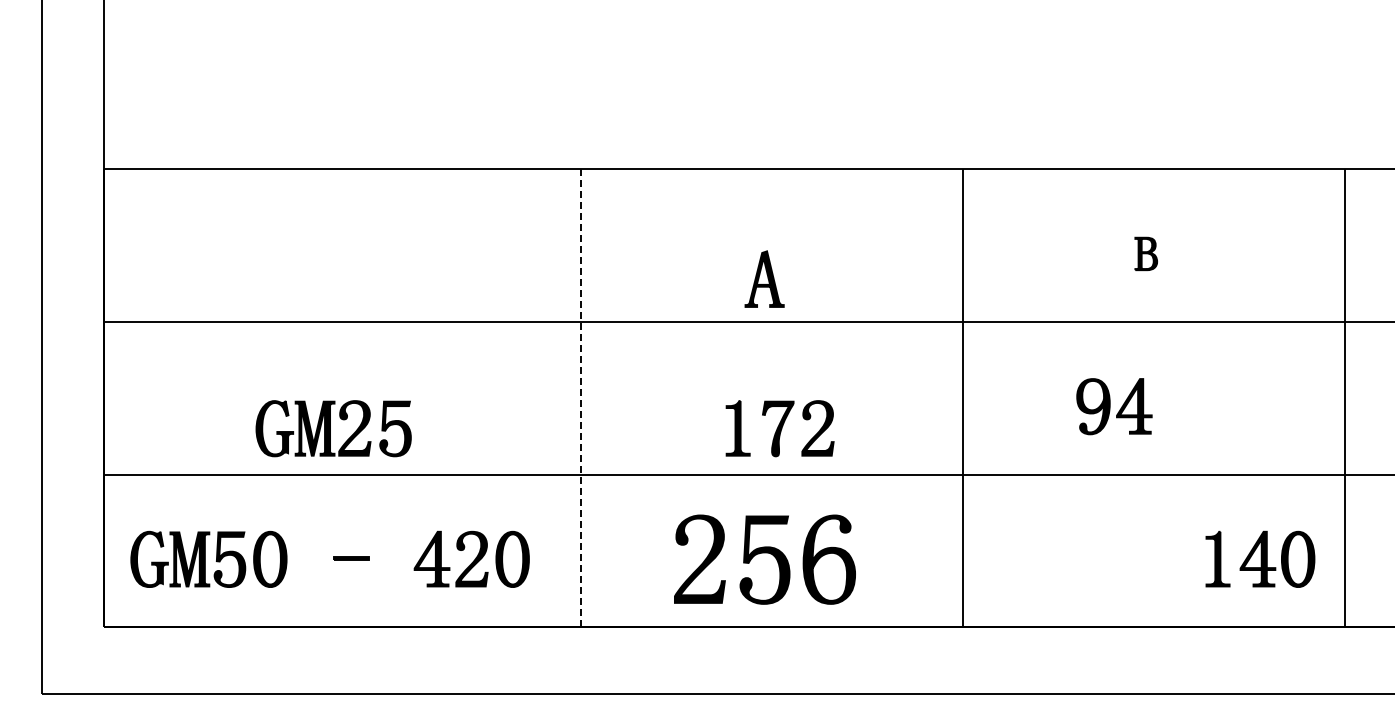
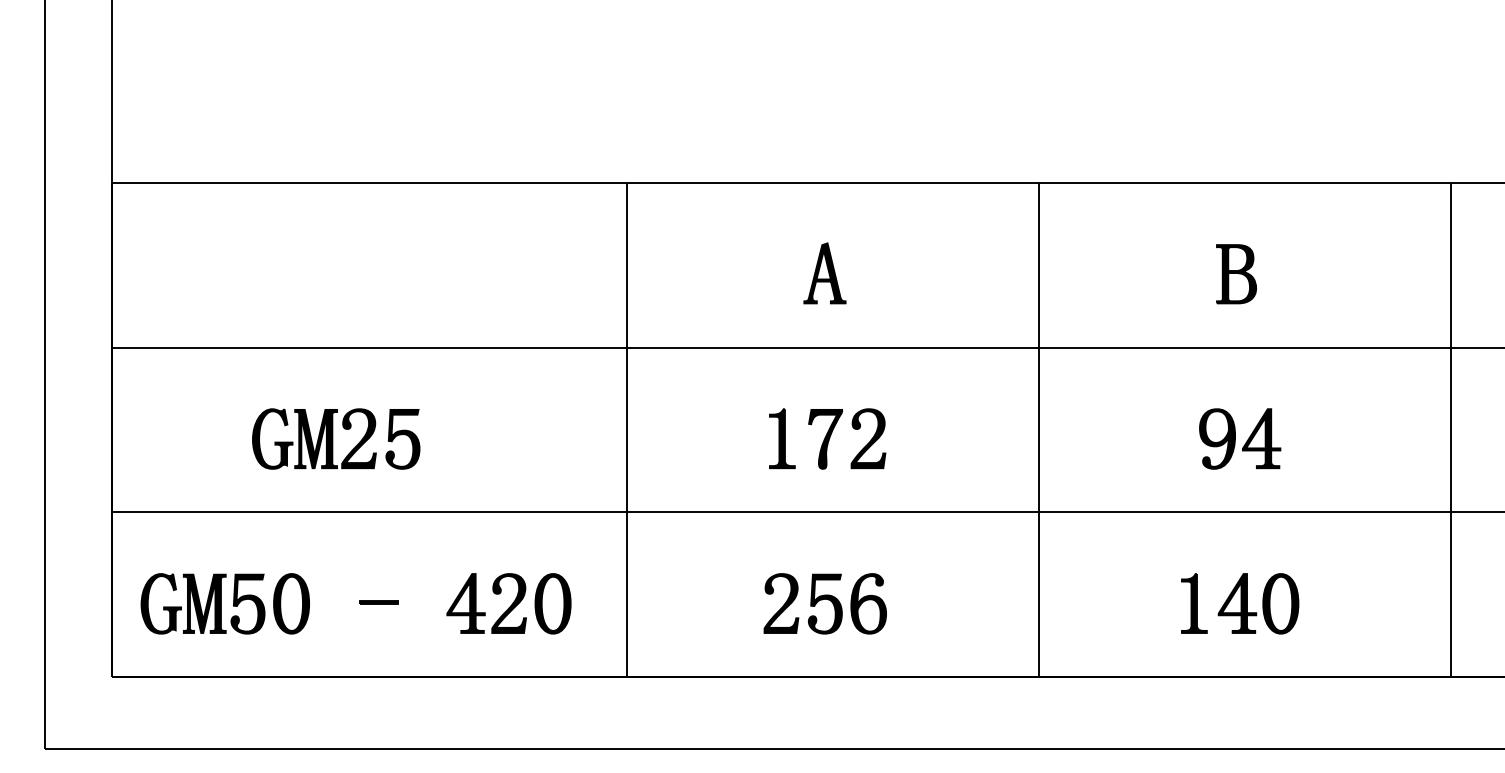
part: (1146, 253) -> (1236, 273), size x1.67
part: (764, 278) -> (824, 272), moved
line: (580, 398) -> (626, 430), dashed -> solid
part: (1114, 406) -> (1240, 438), moved
part: (333, 428) -> (336, 438), moved
part: (779, 428) -> (826, 438), moved
part: (764, 558) -> (824, 602), size x0.62
part: (1260, 558) -> (1240, 602), moved

